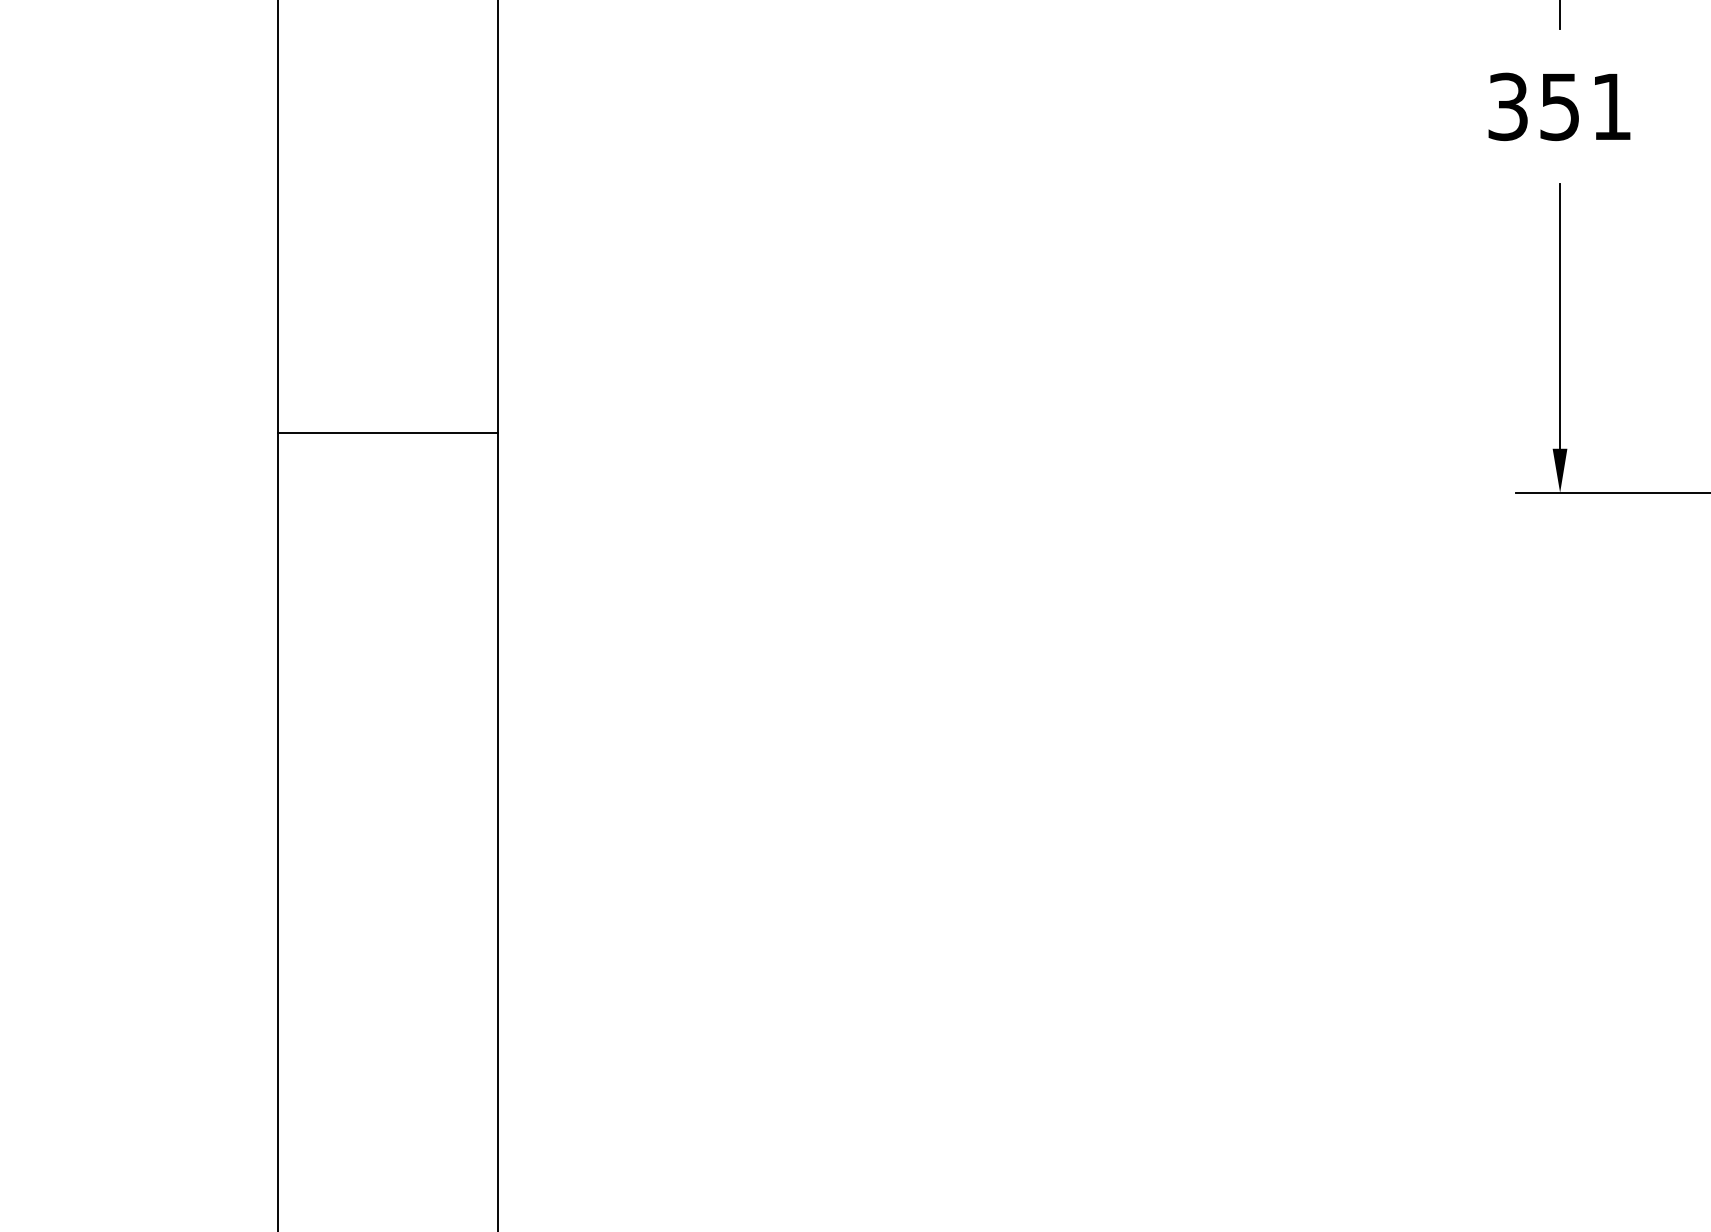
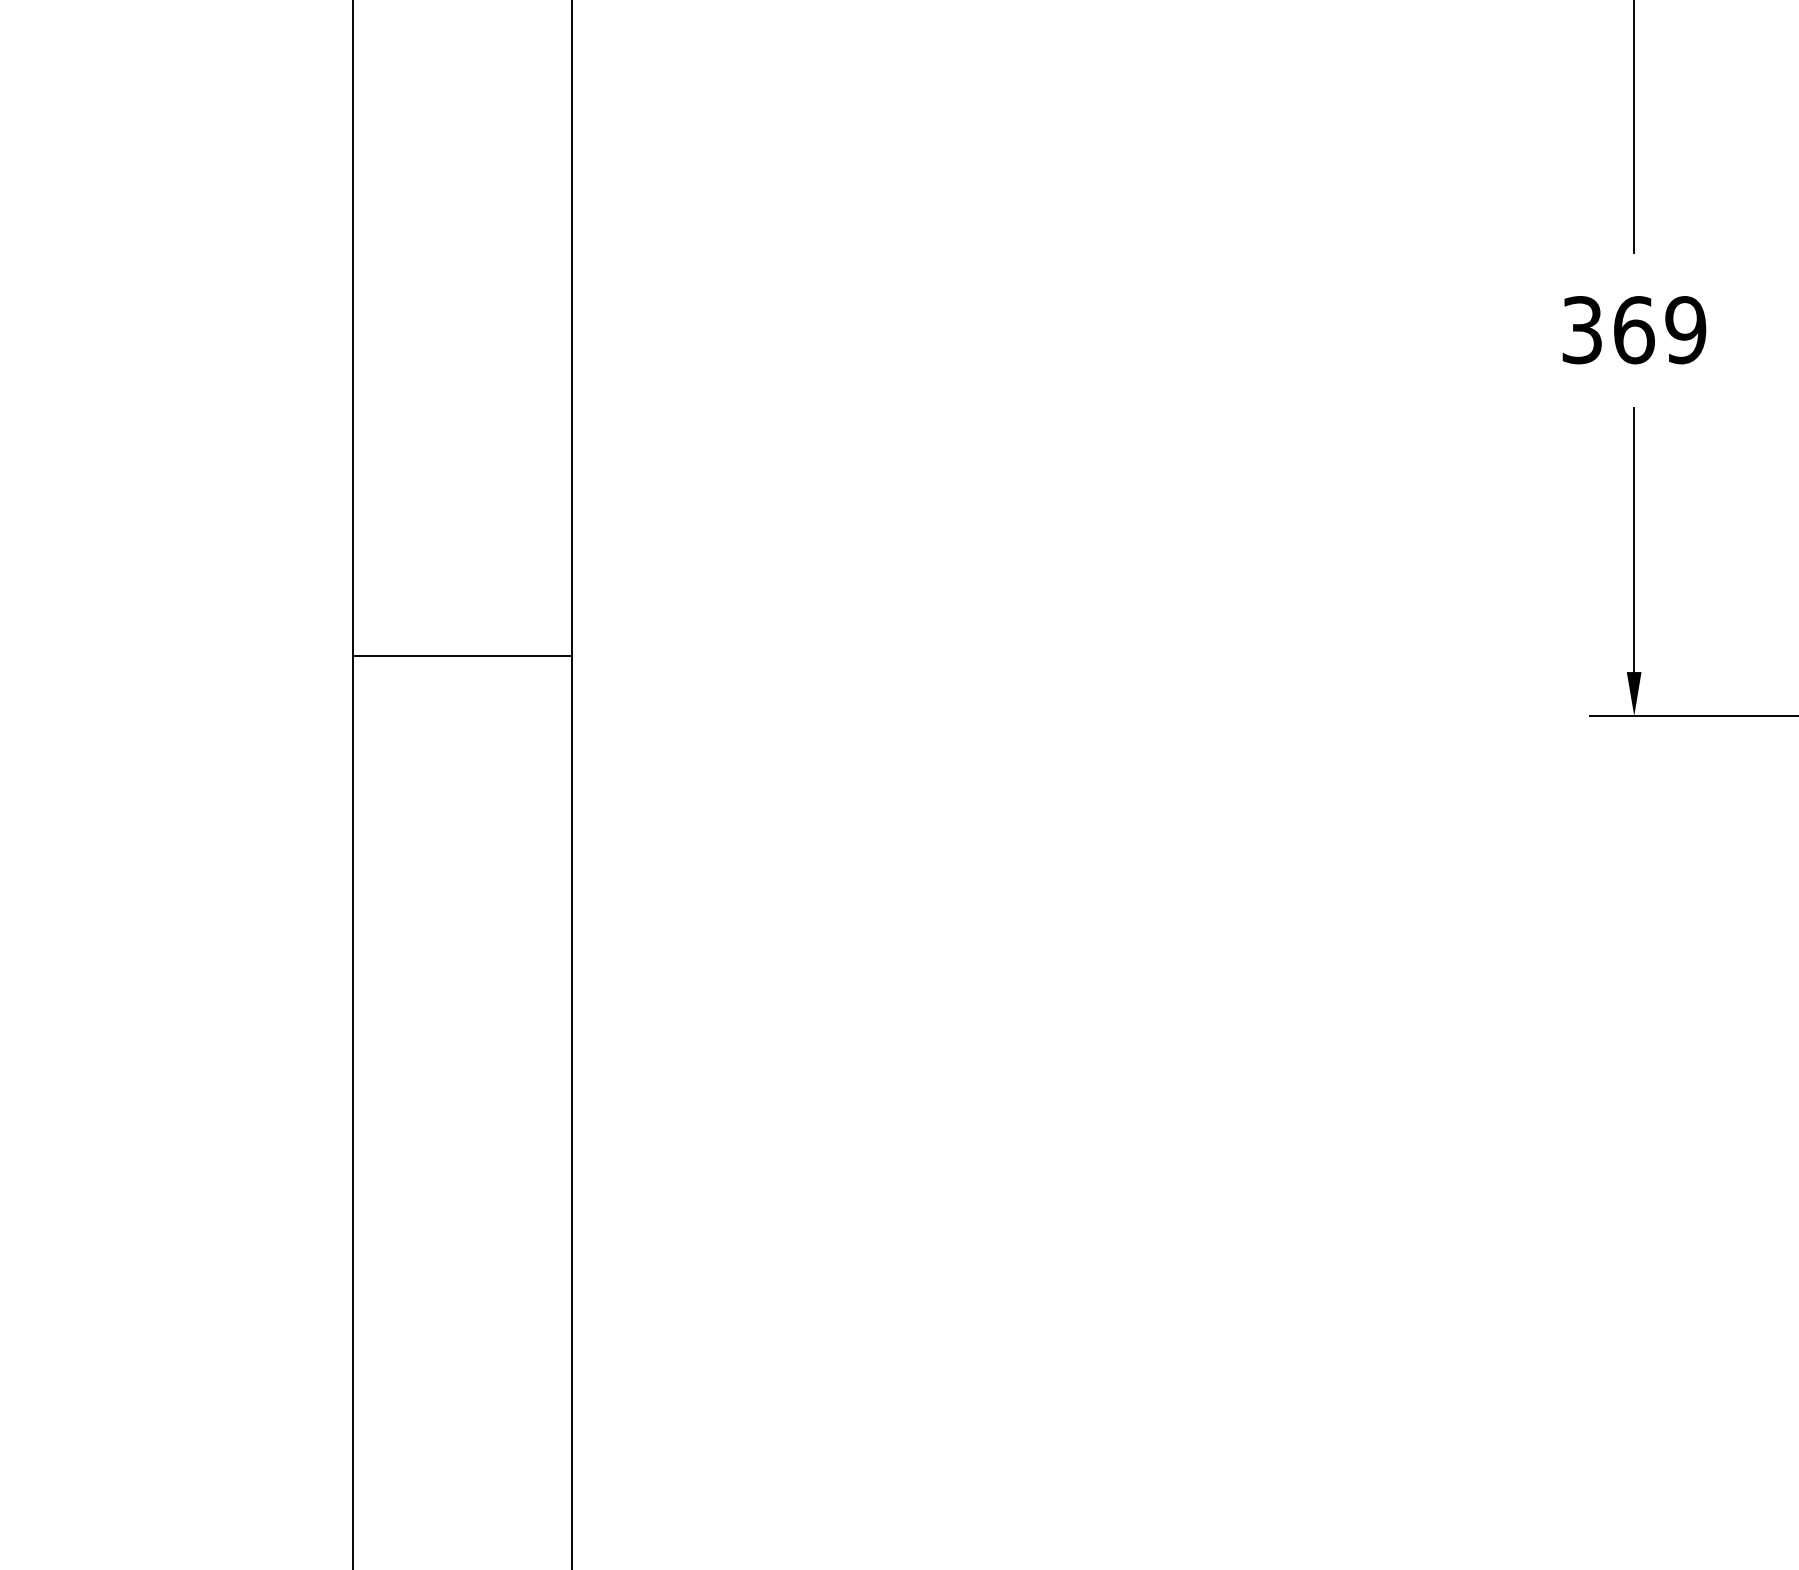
text: (1586, 107) -> (1660, 330), 351 -> 369

